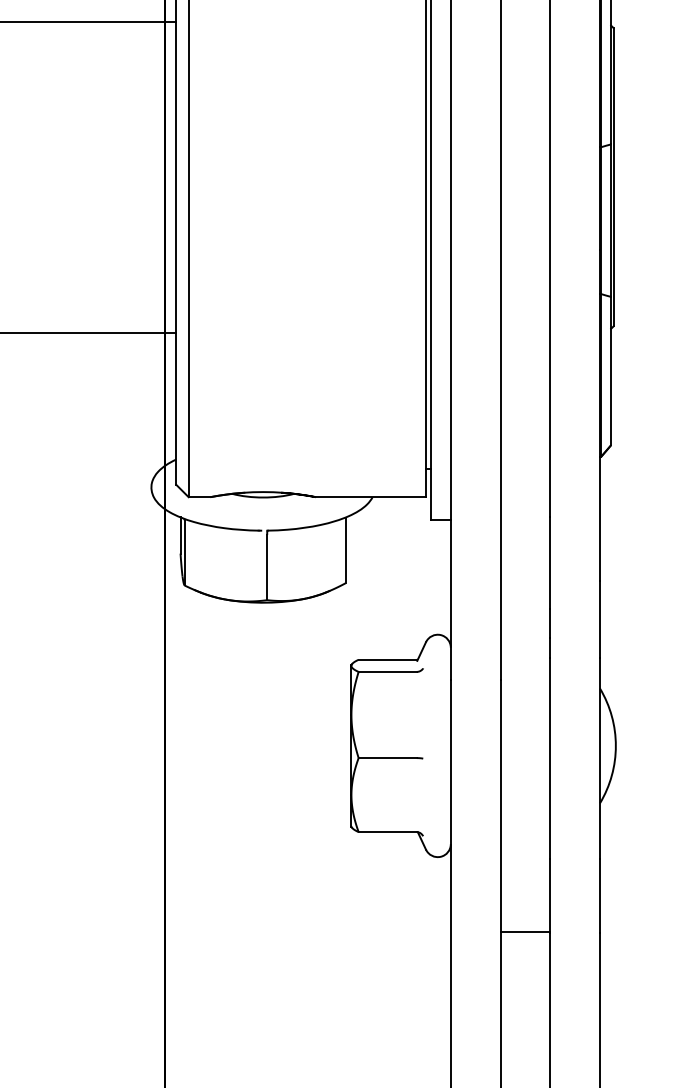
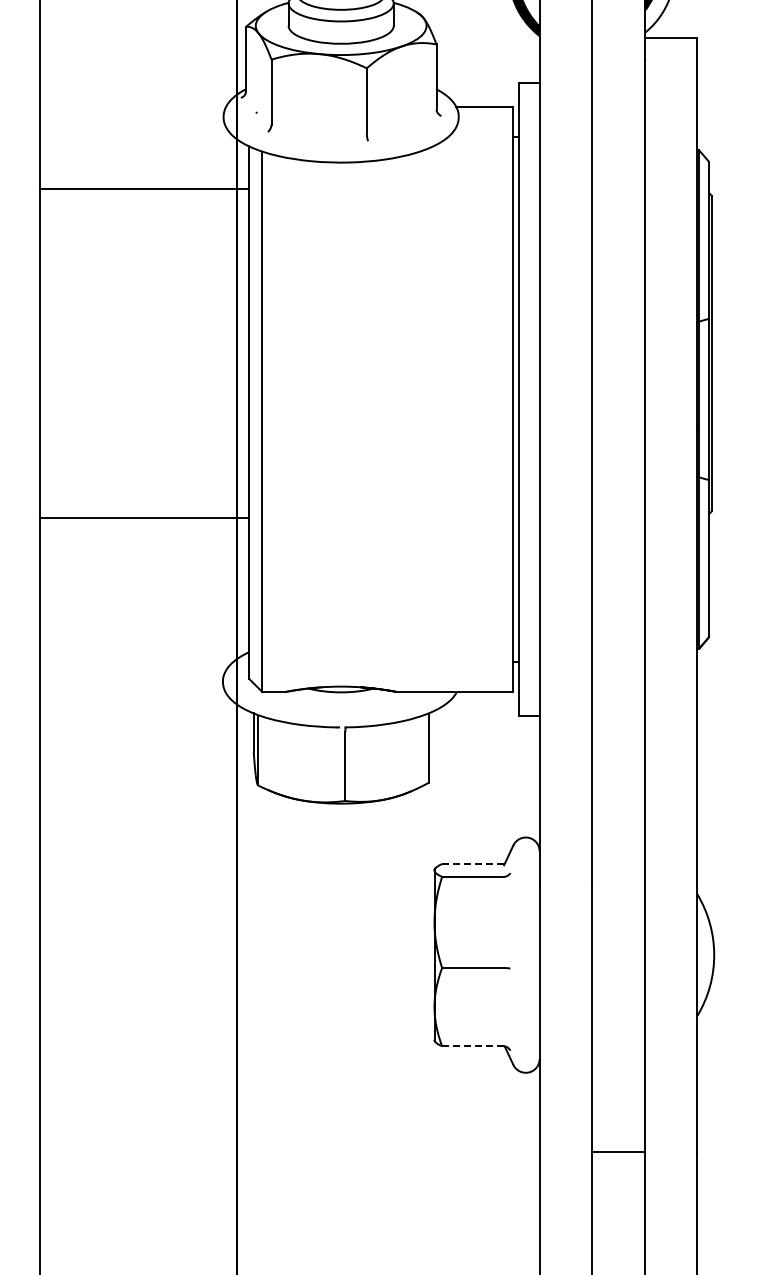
line: (387, 660) -> (472, 864), solid -> dashed
line: (387, 832) -> (472, 1046), solid -> dashed

